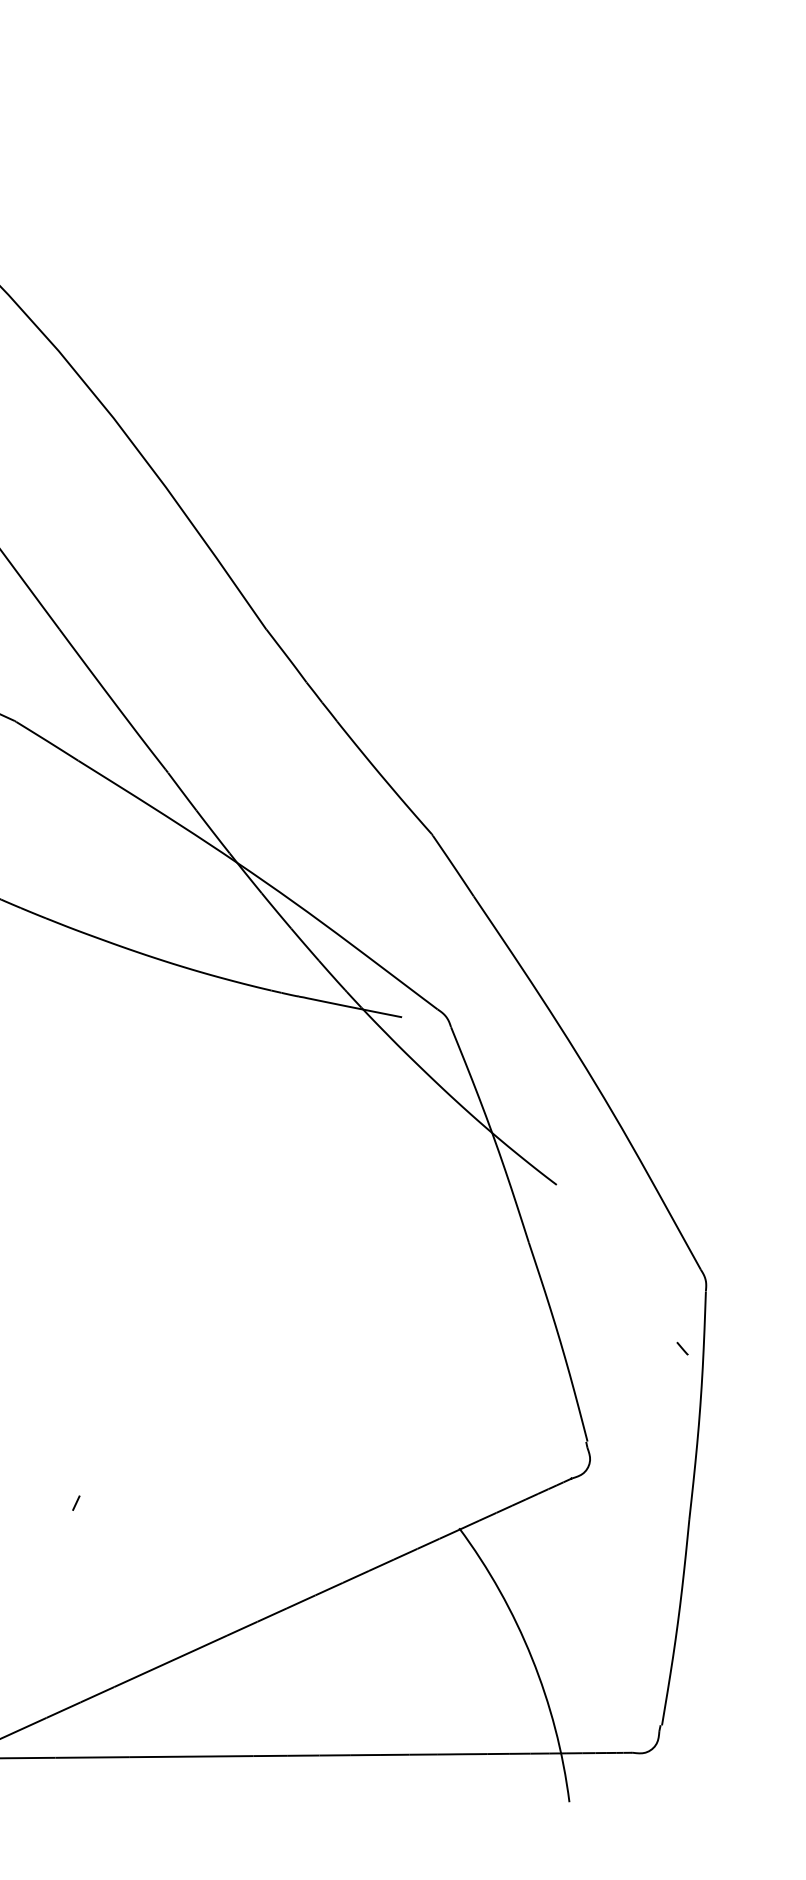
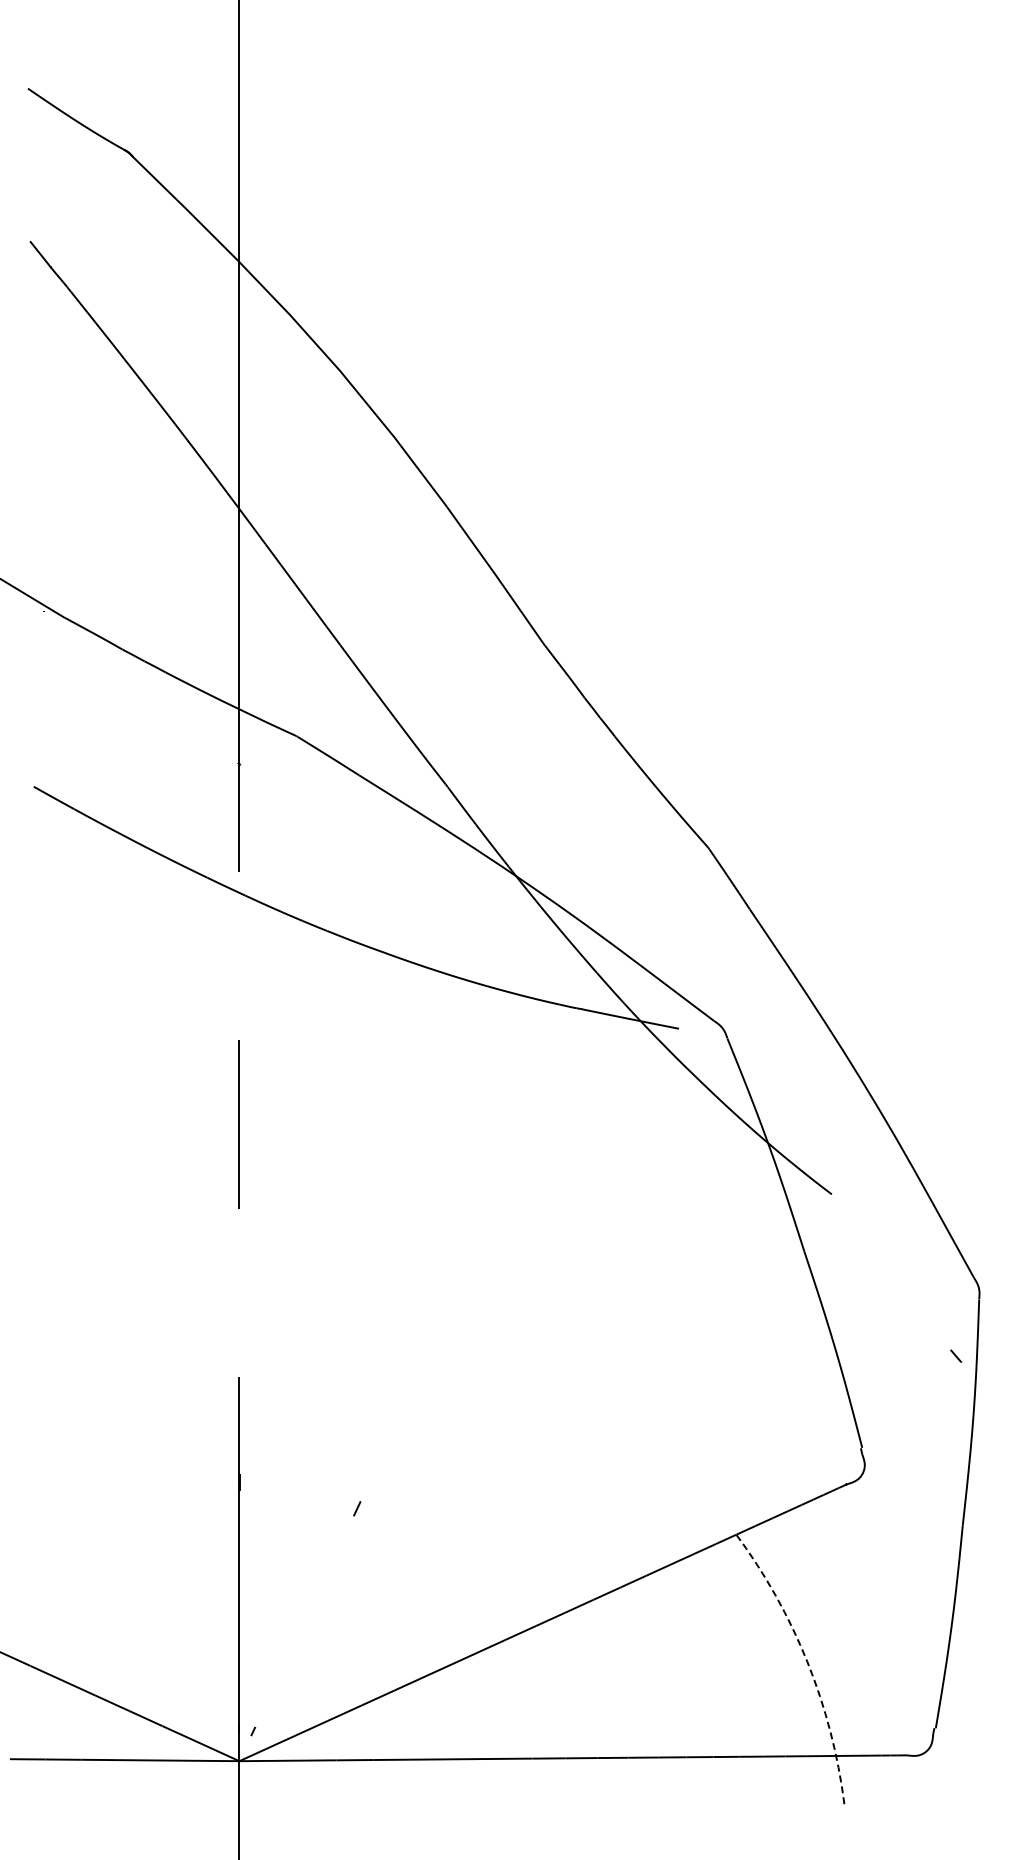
arc: (532, 1657) -> (807, 1661), solid -> dashed

